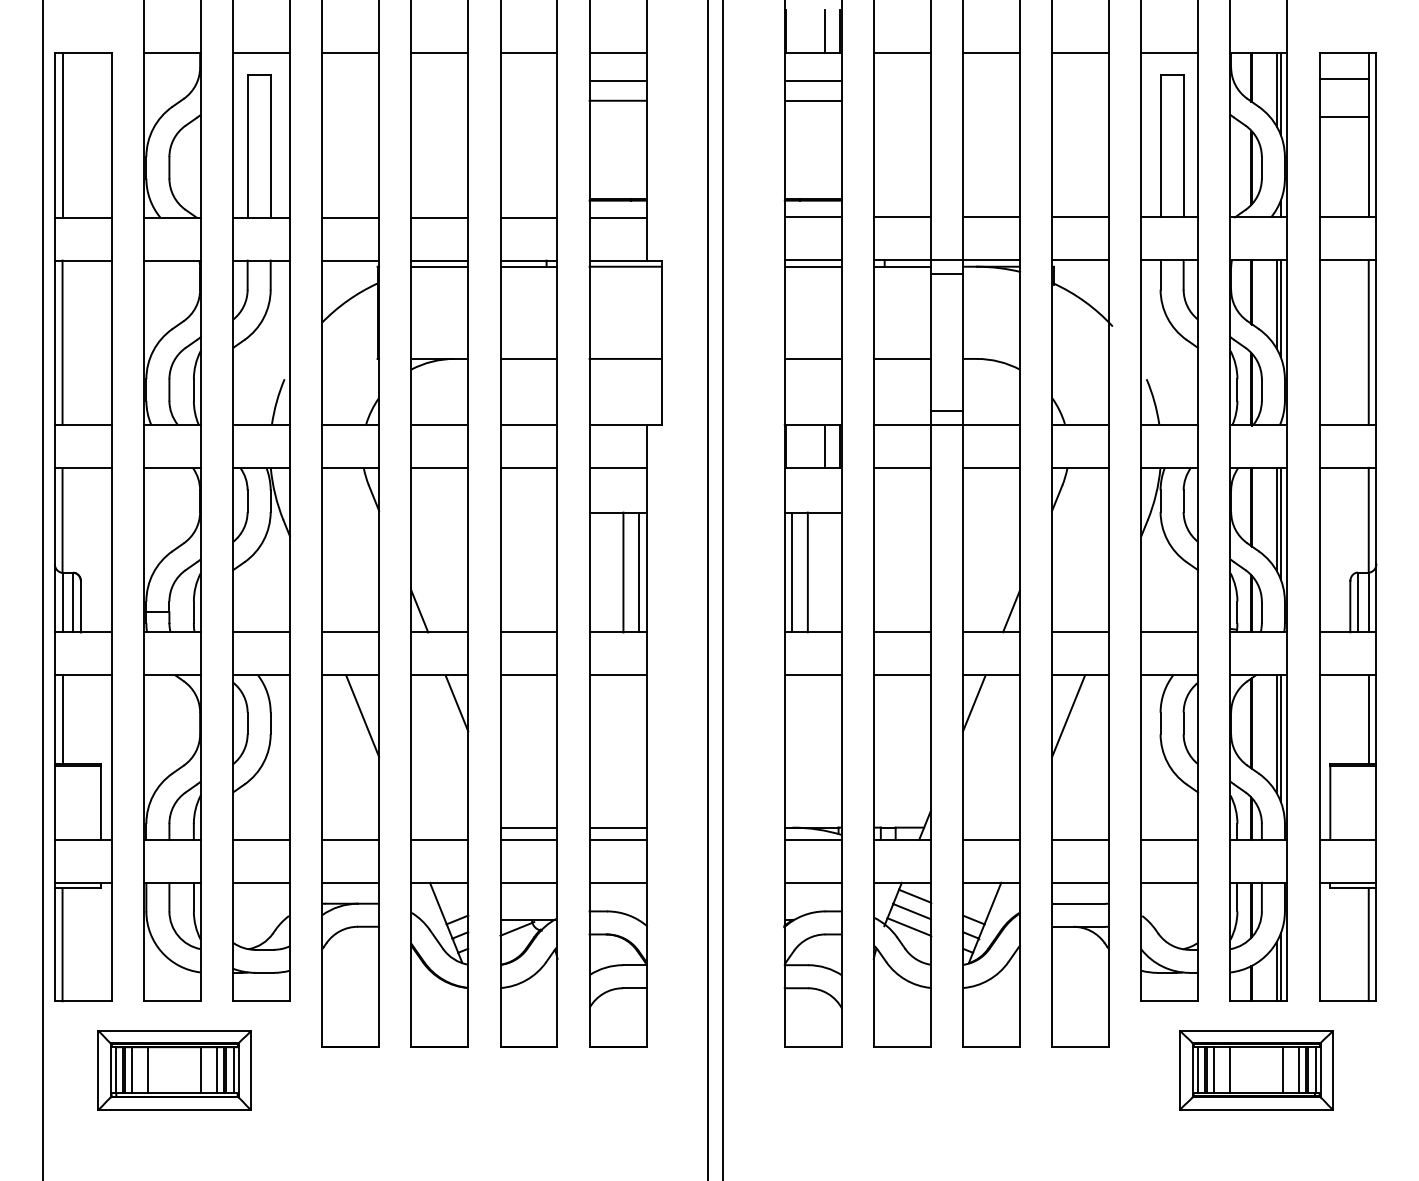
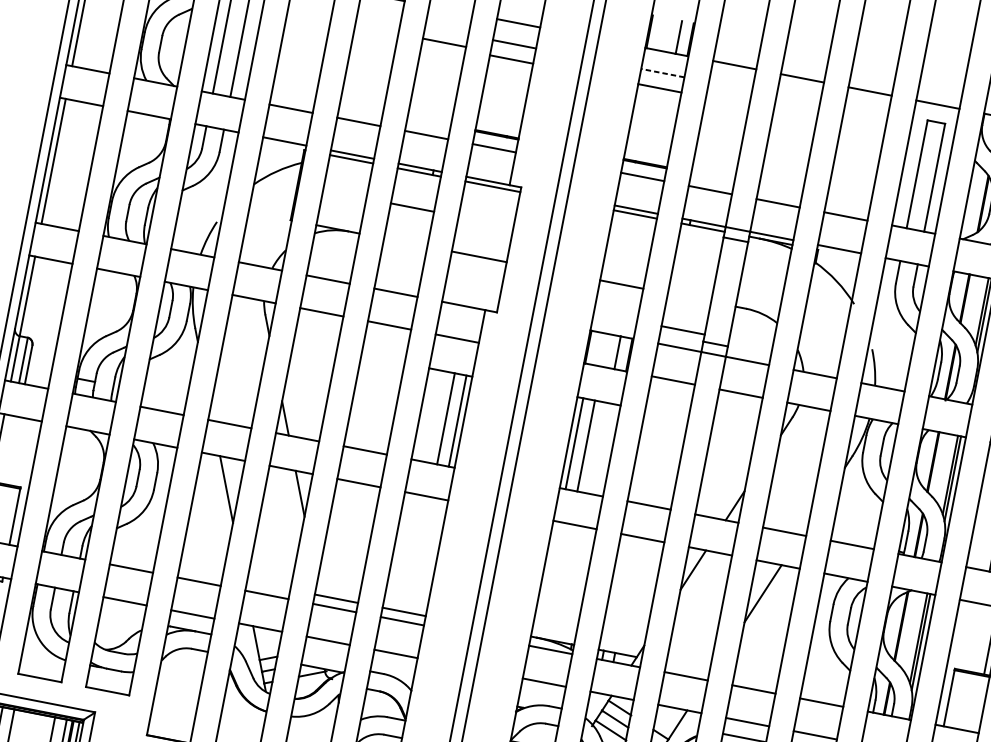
line: (528, 53) -> (444, 43), moved
line: (812, 80) -> (662, 72), solid -> dashed
line: (528, 358) -> (412, 207), moved
line: (901, 358) -> (682, 329), moved

